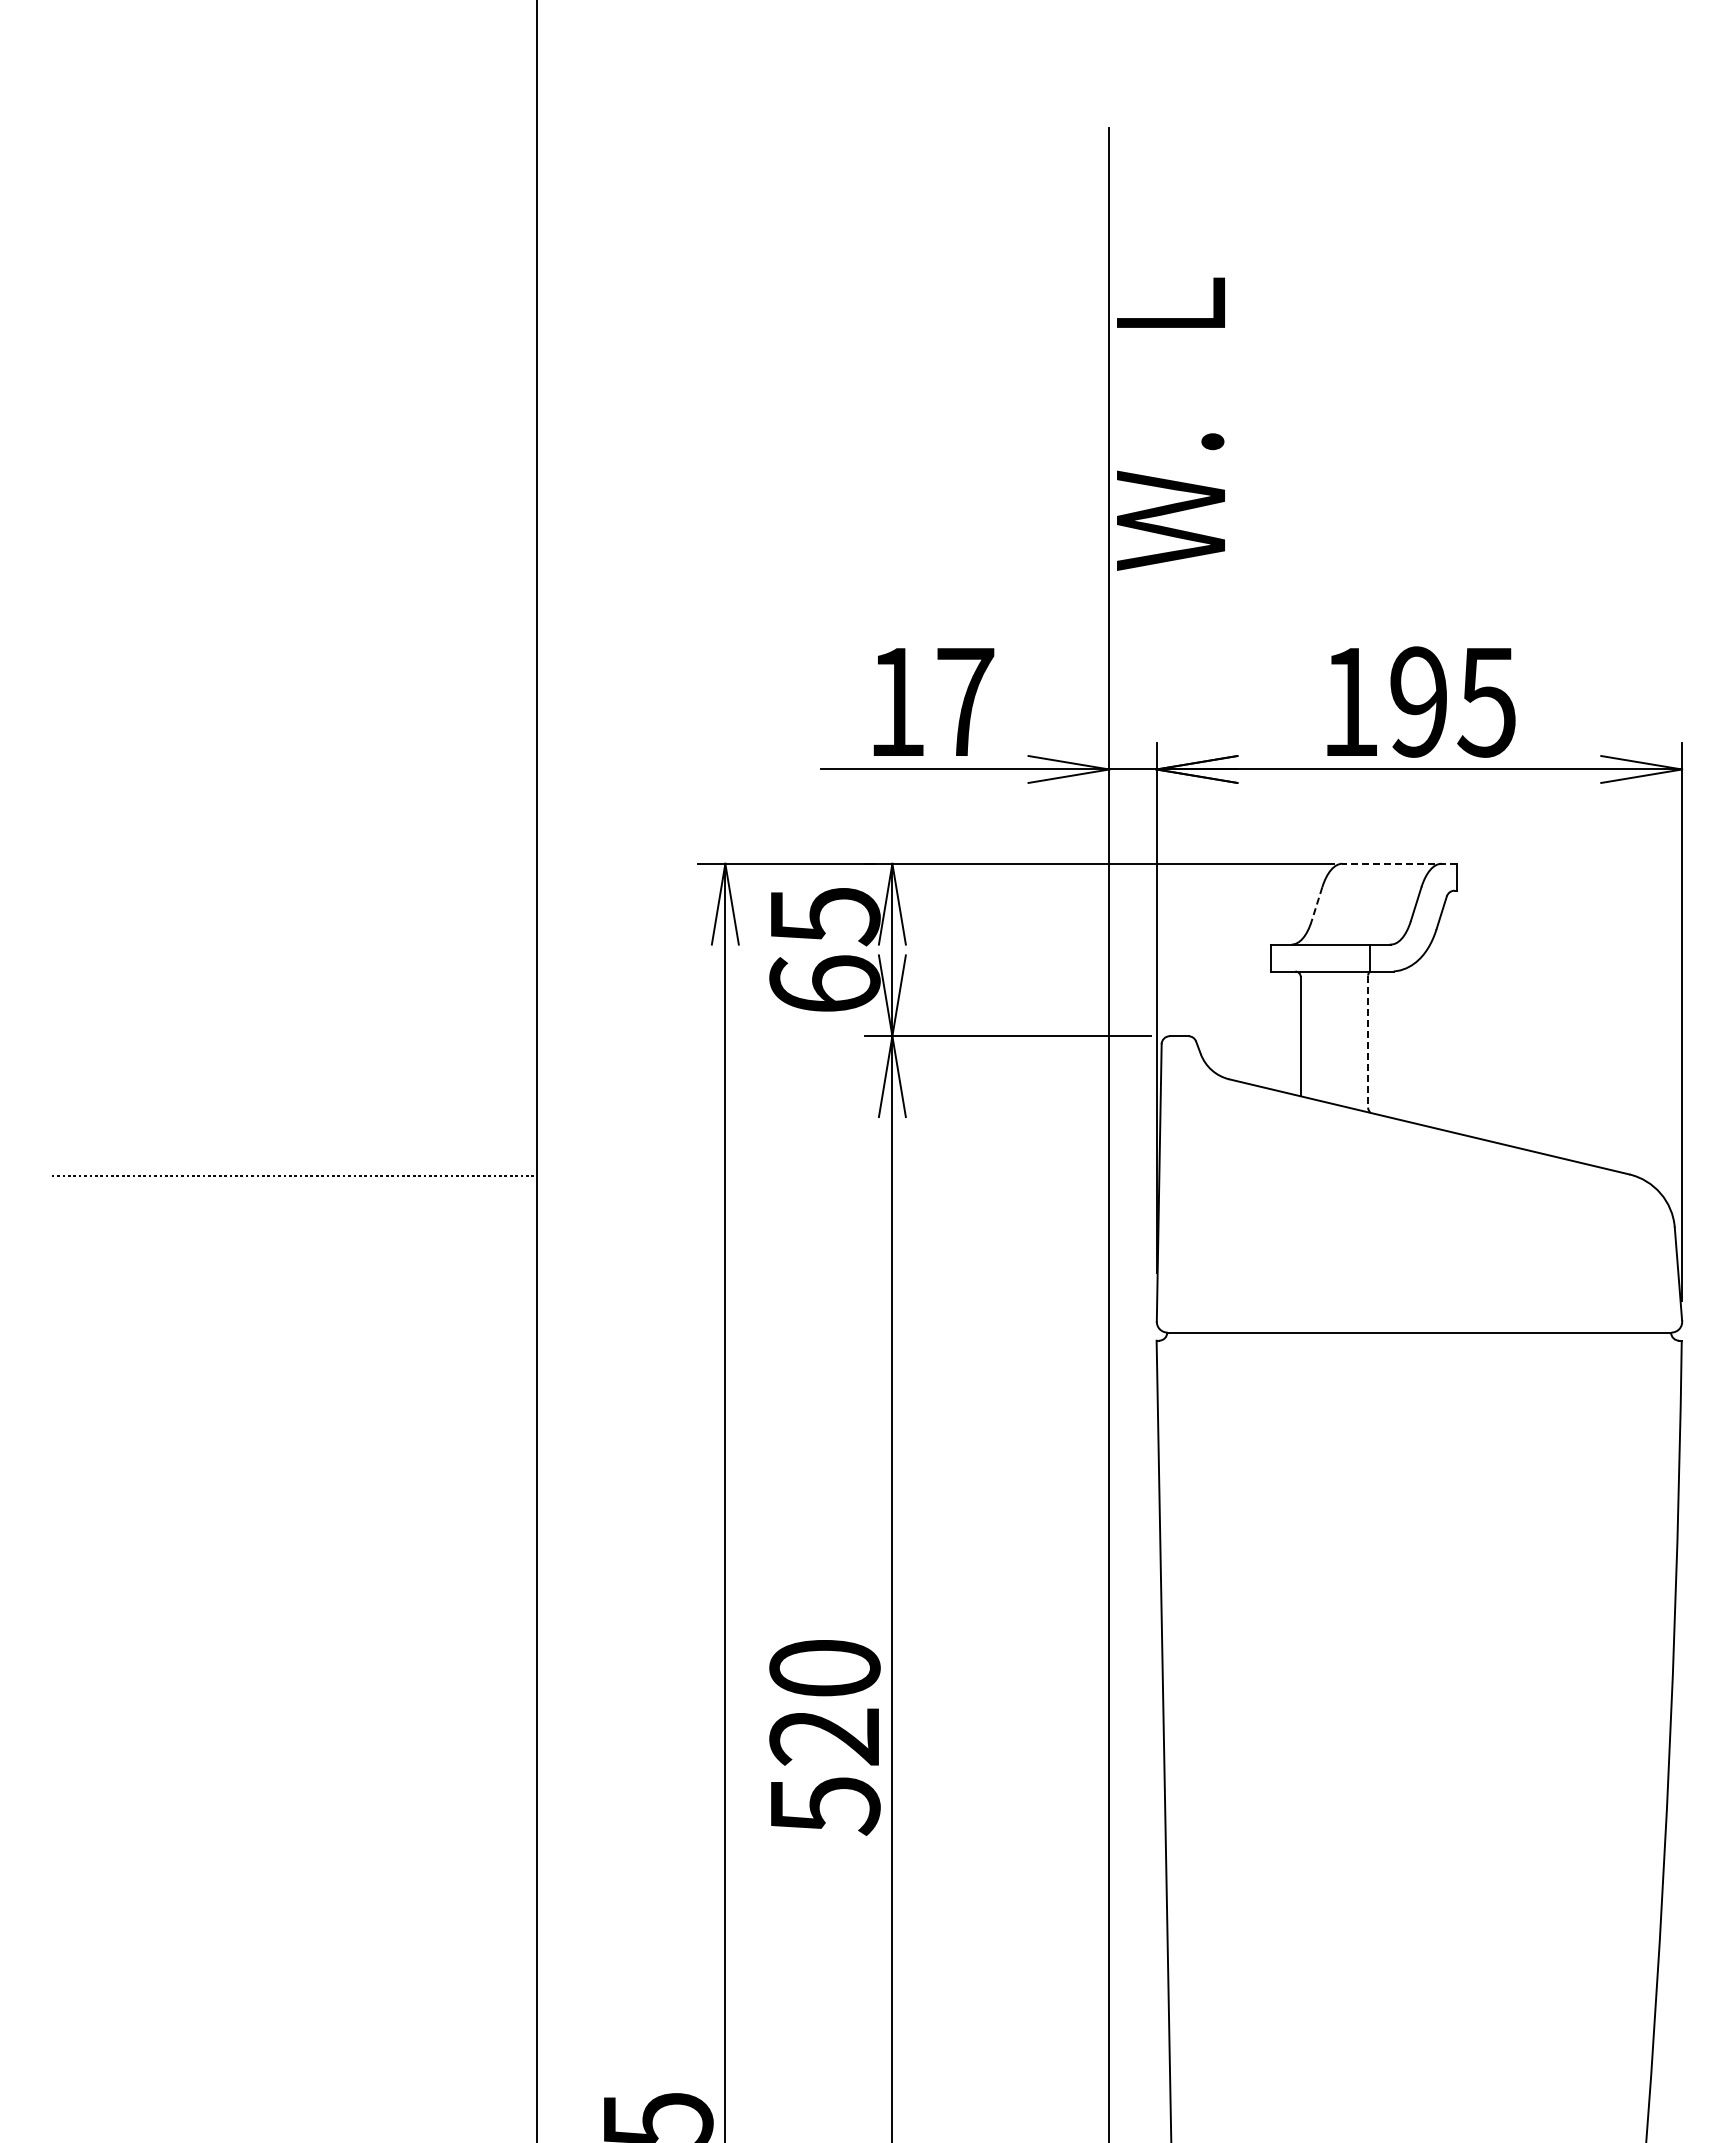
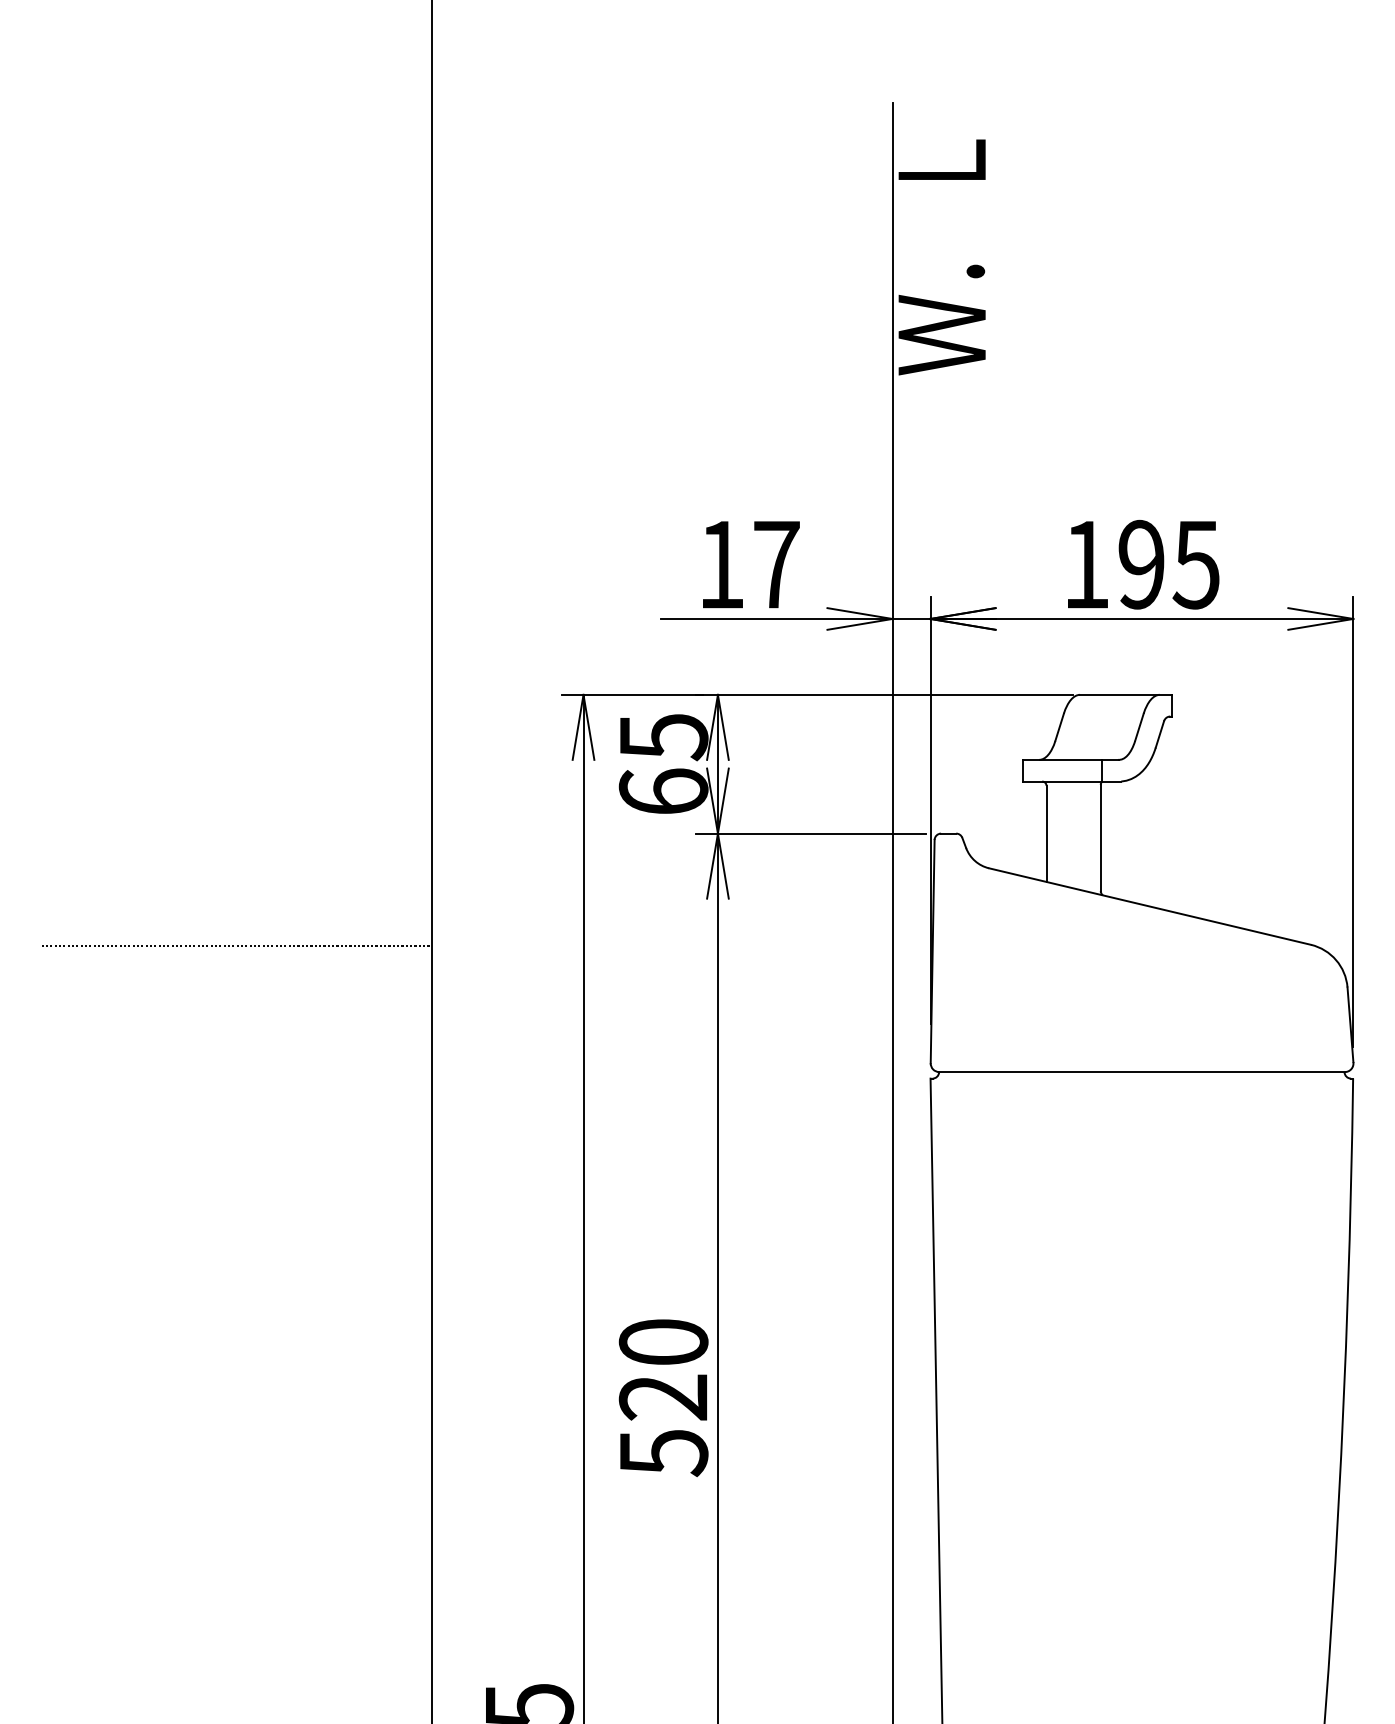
text: (1170, 423) -> (941, 256), moved
line: (1399, 863) -> (1126, 694), dashed -> solid
line: (1317, 904) -> (1060, 727), dashed -> solid
line: (1368, 1041) -> (1101, 837), dashed -> solid

